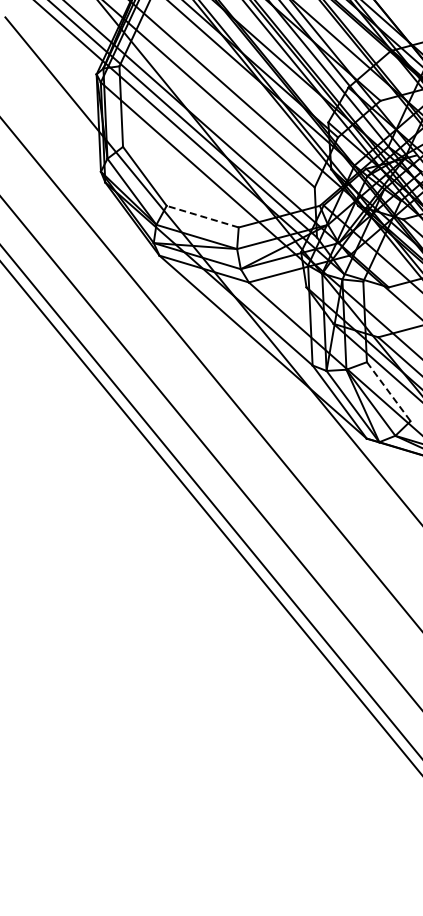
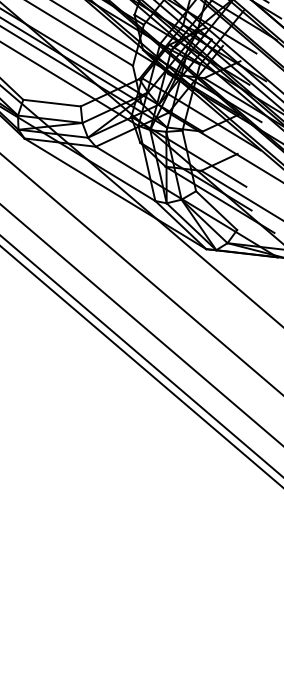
line: (202, 216) -> (51, 103), dashed -> solid
line: (388, 391) -> (216, 210), dashed -> solid

